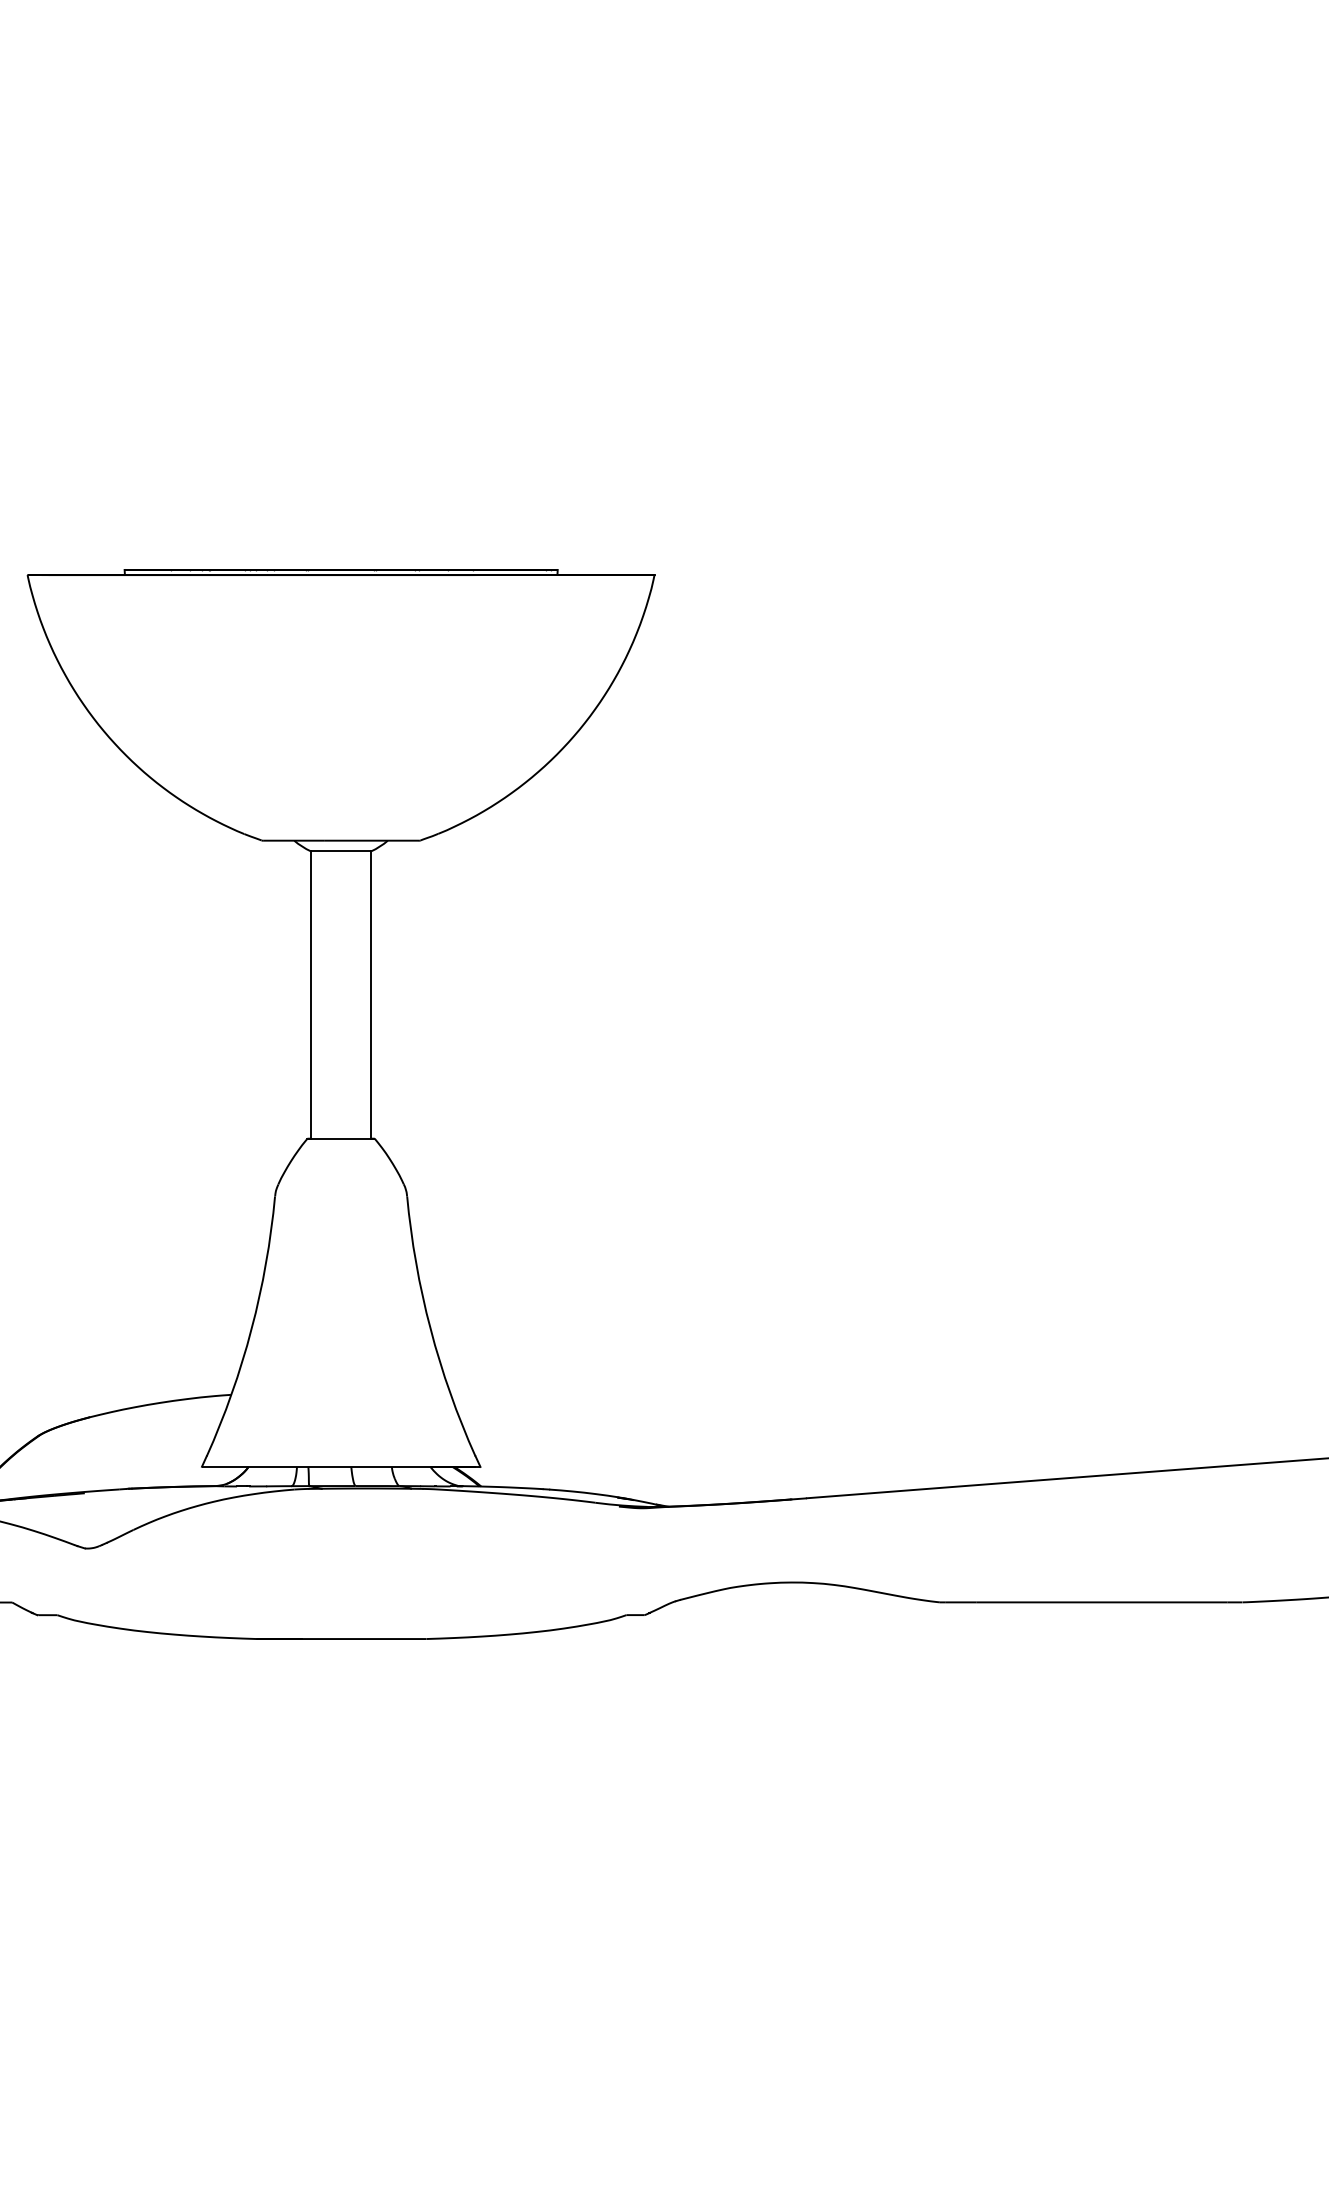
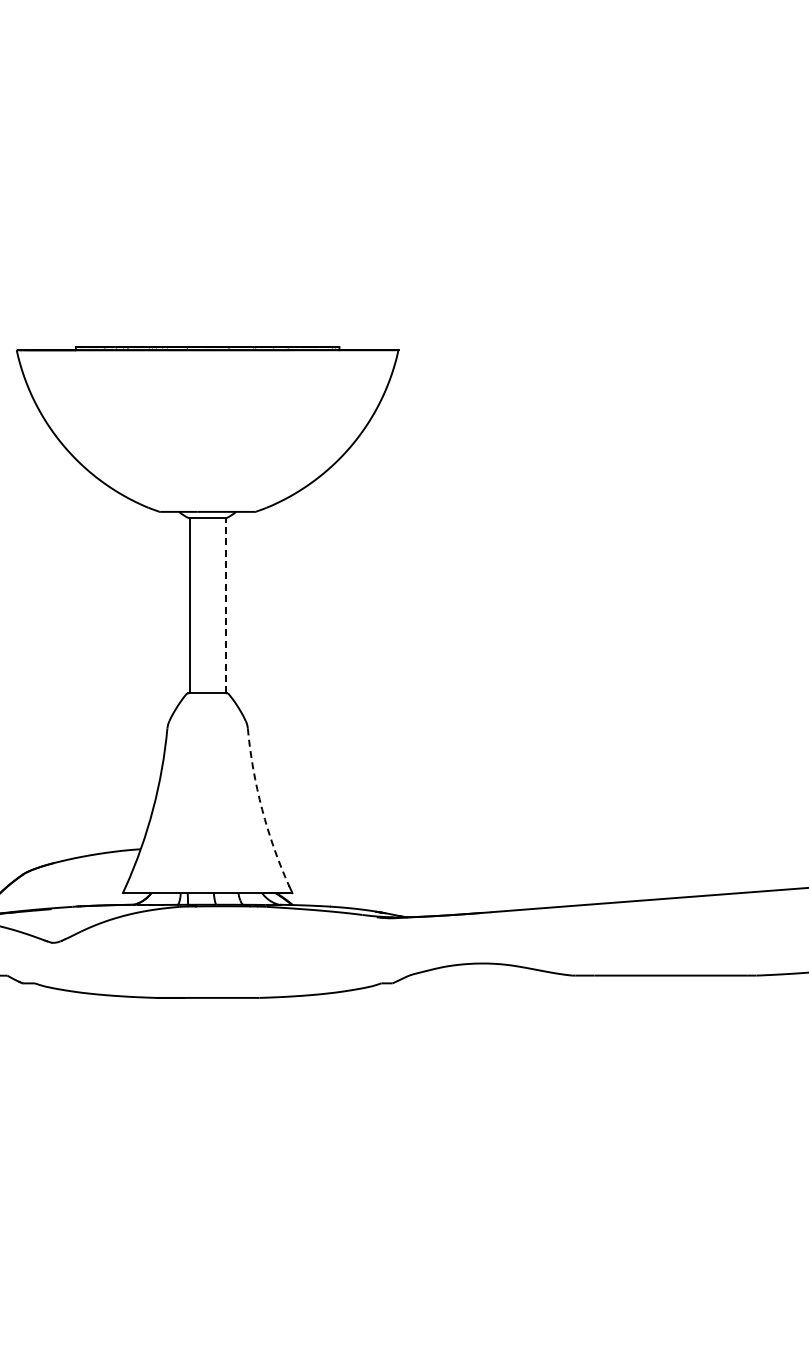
line: (370, 994) -> (225, 605), solid -> dashed
arc: (431, 1329) -> (262, 809), solid -> dashed

